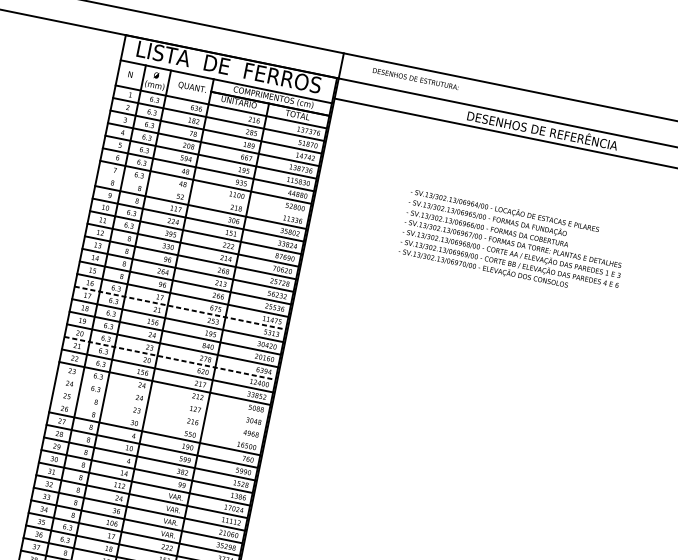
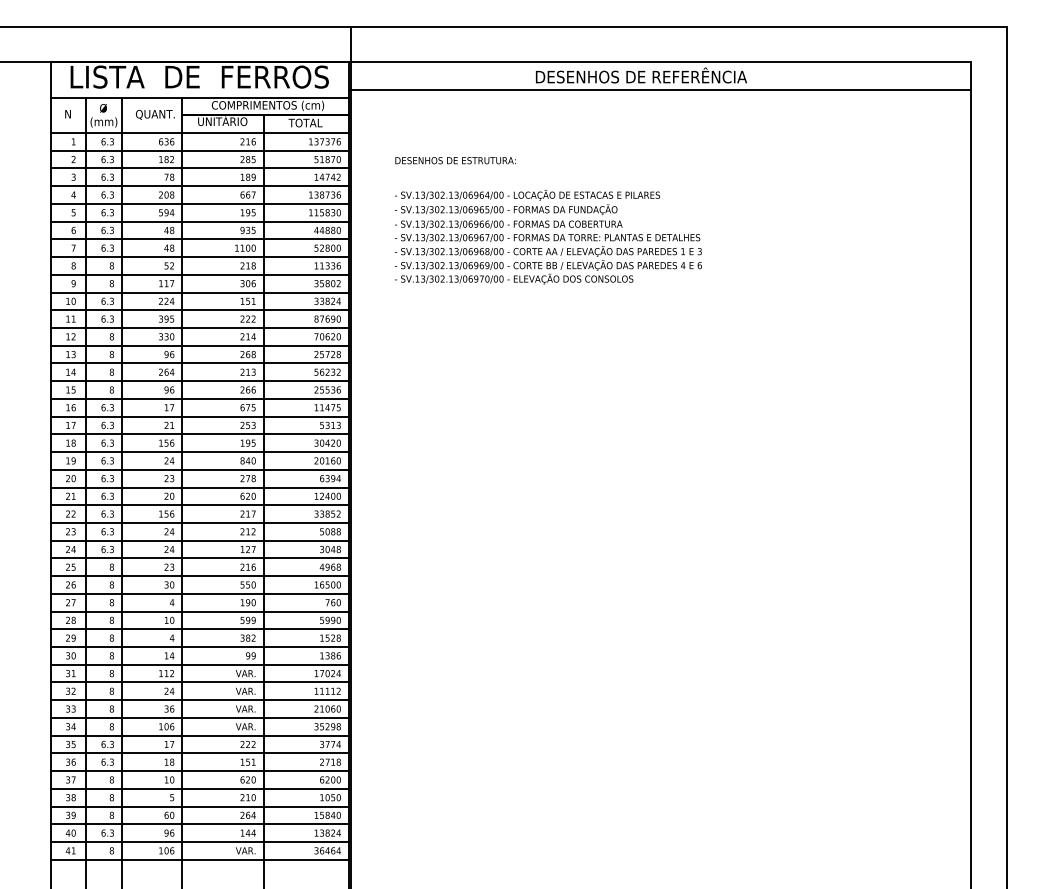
text: (415, 78) -> (455, 160), moved
line: (203, 195) -> (199, 257), added
text: (513, 242) -> (548, 236), moved
line: (180, 307) -> (199, 416), dashed -> solid
line: (169, 358) -> (199, 487), dashed -> solid
line: (162, 395) -> (199, 540), added
line: (159, 408) -> (199, 558), added
line: (157, 421) -> (199, 576), added

